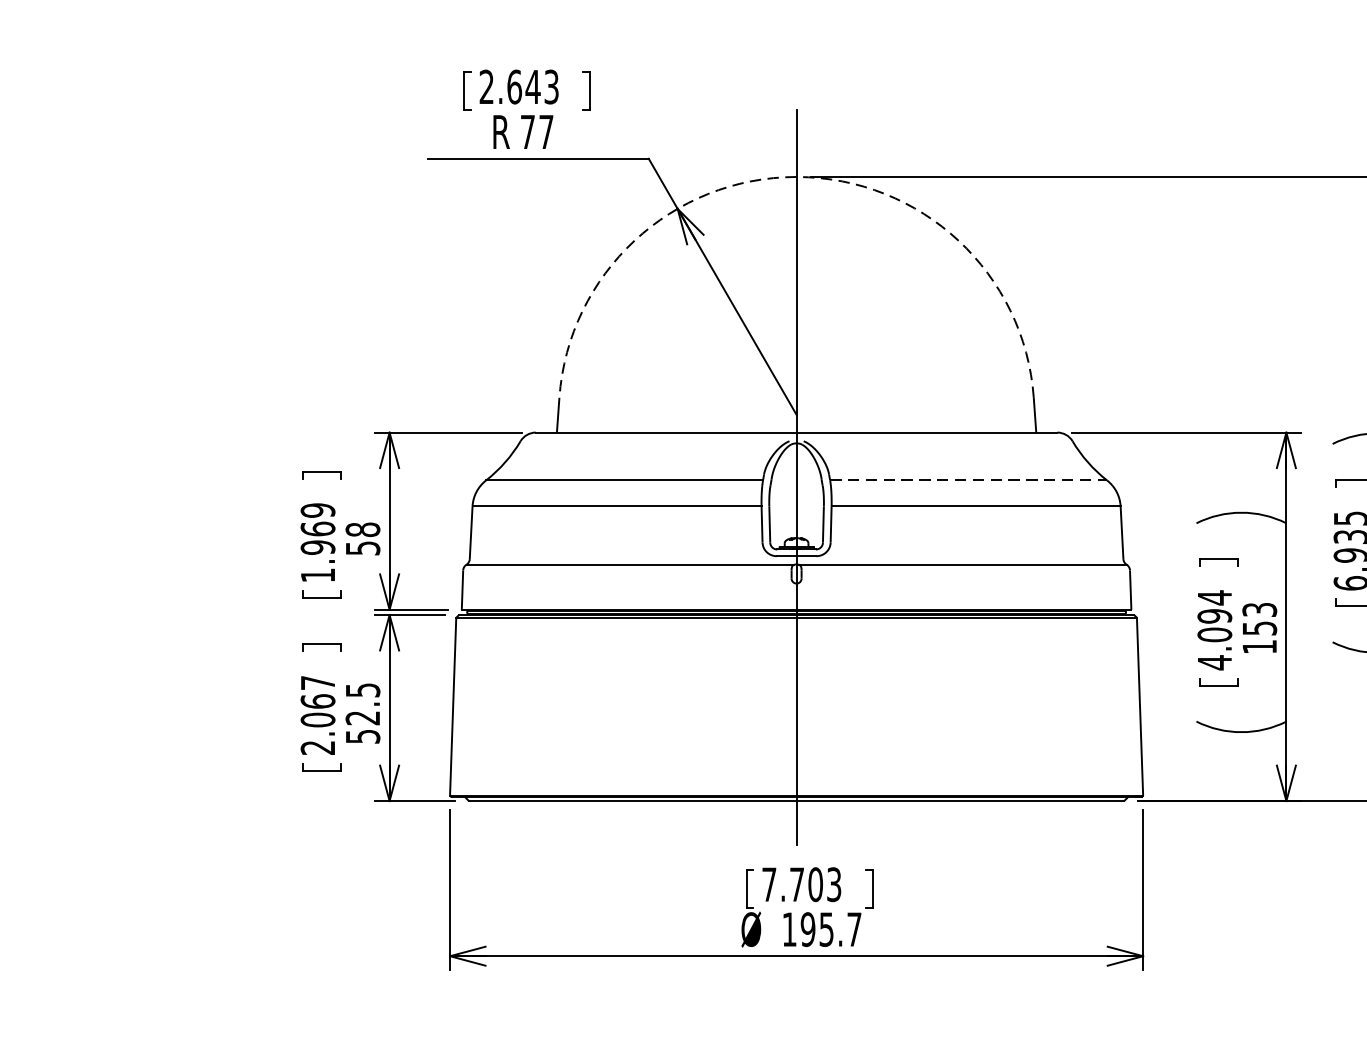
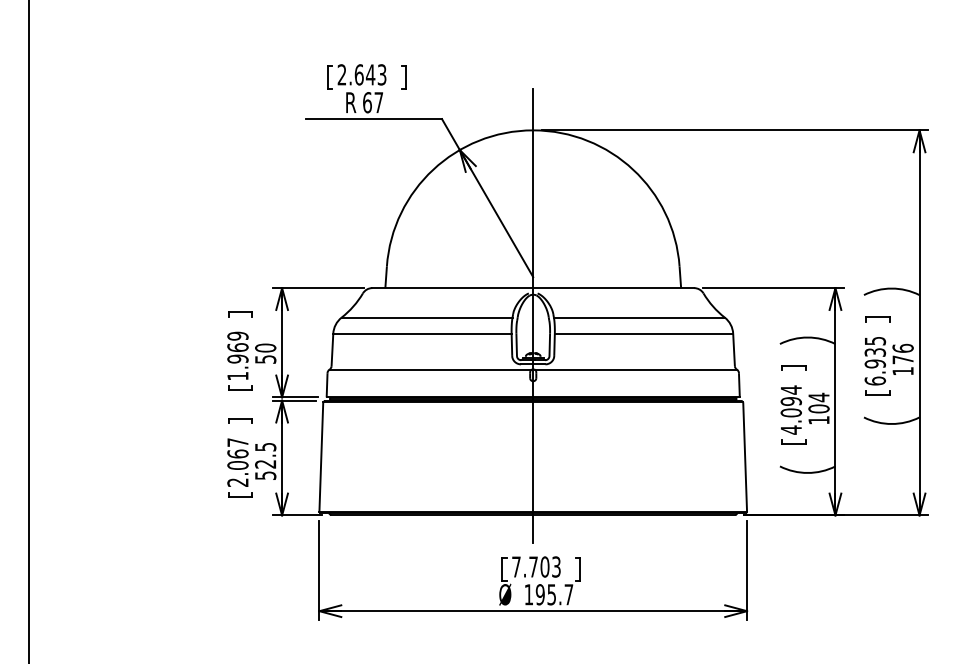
text: (527, 131) -> (367, 102), 77 -> 67
arc: (797, 177) -> (533, 130), dashed -> solid
line: (968, 480) -> (639, 317), dashed -> solid
text: (362, 528) -> (265, 347), 58 -> 50
text: (1258, 618) -> (818, 402), 153 -> 104

